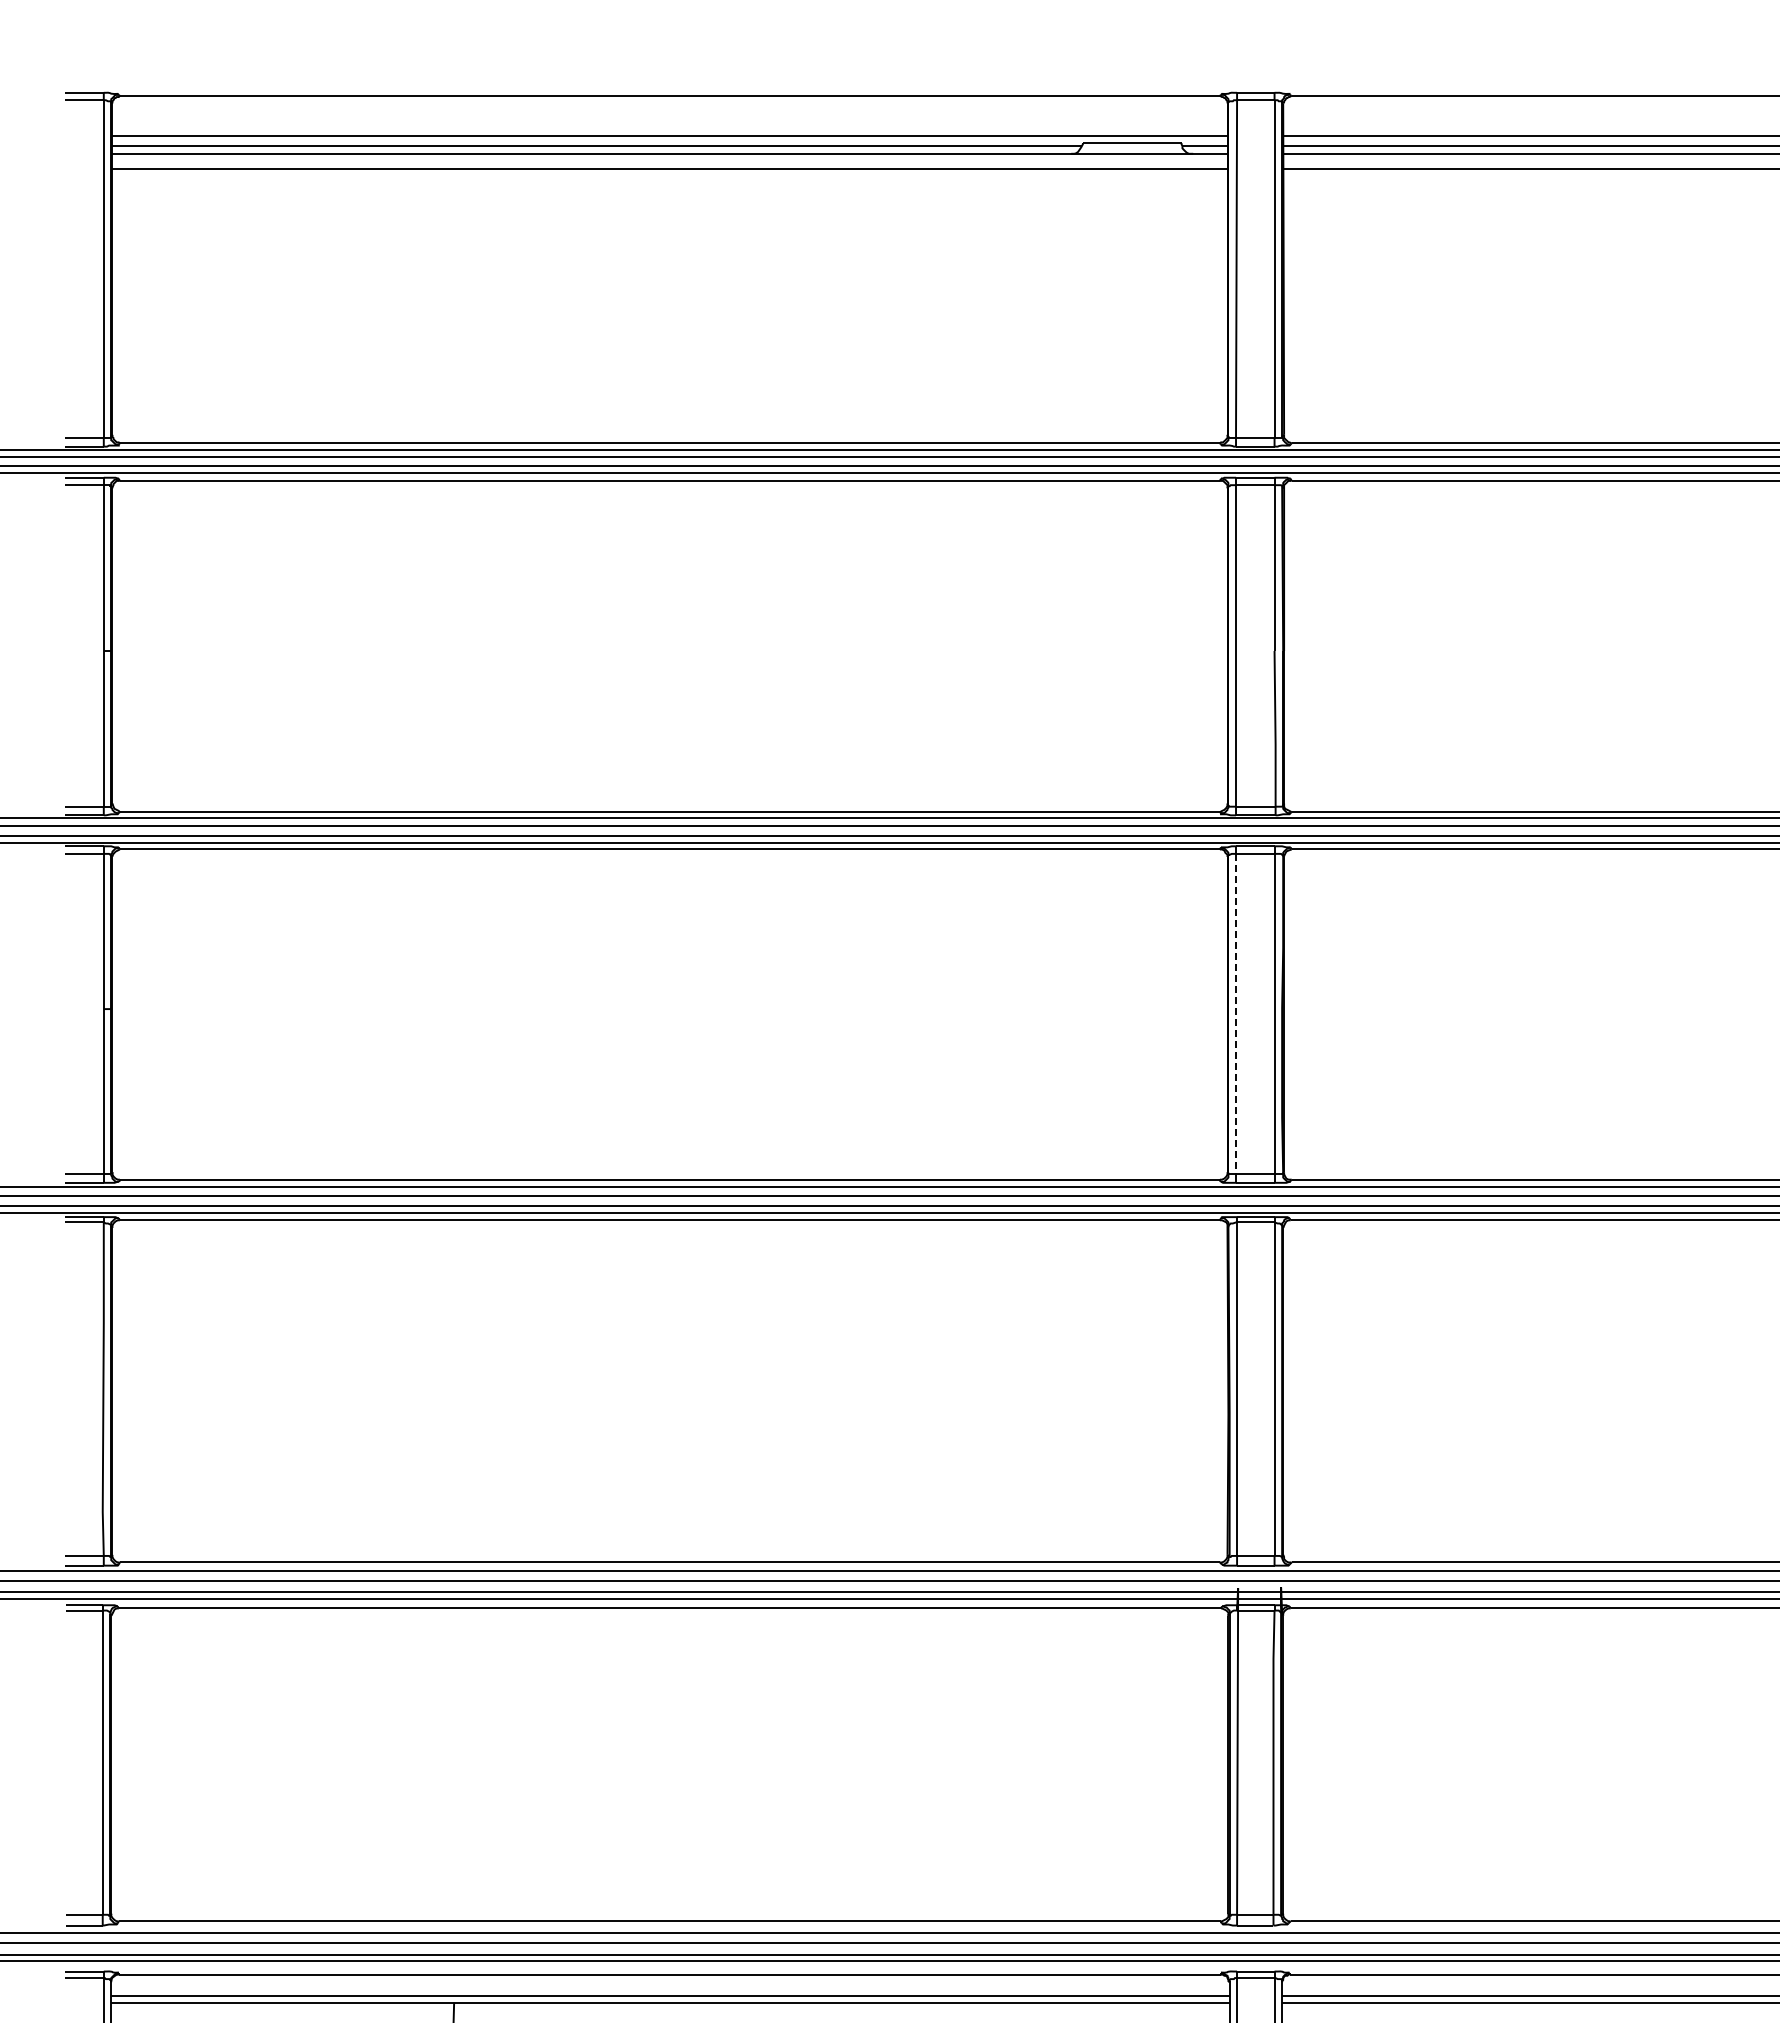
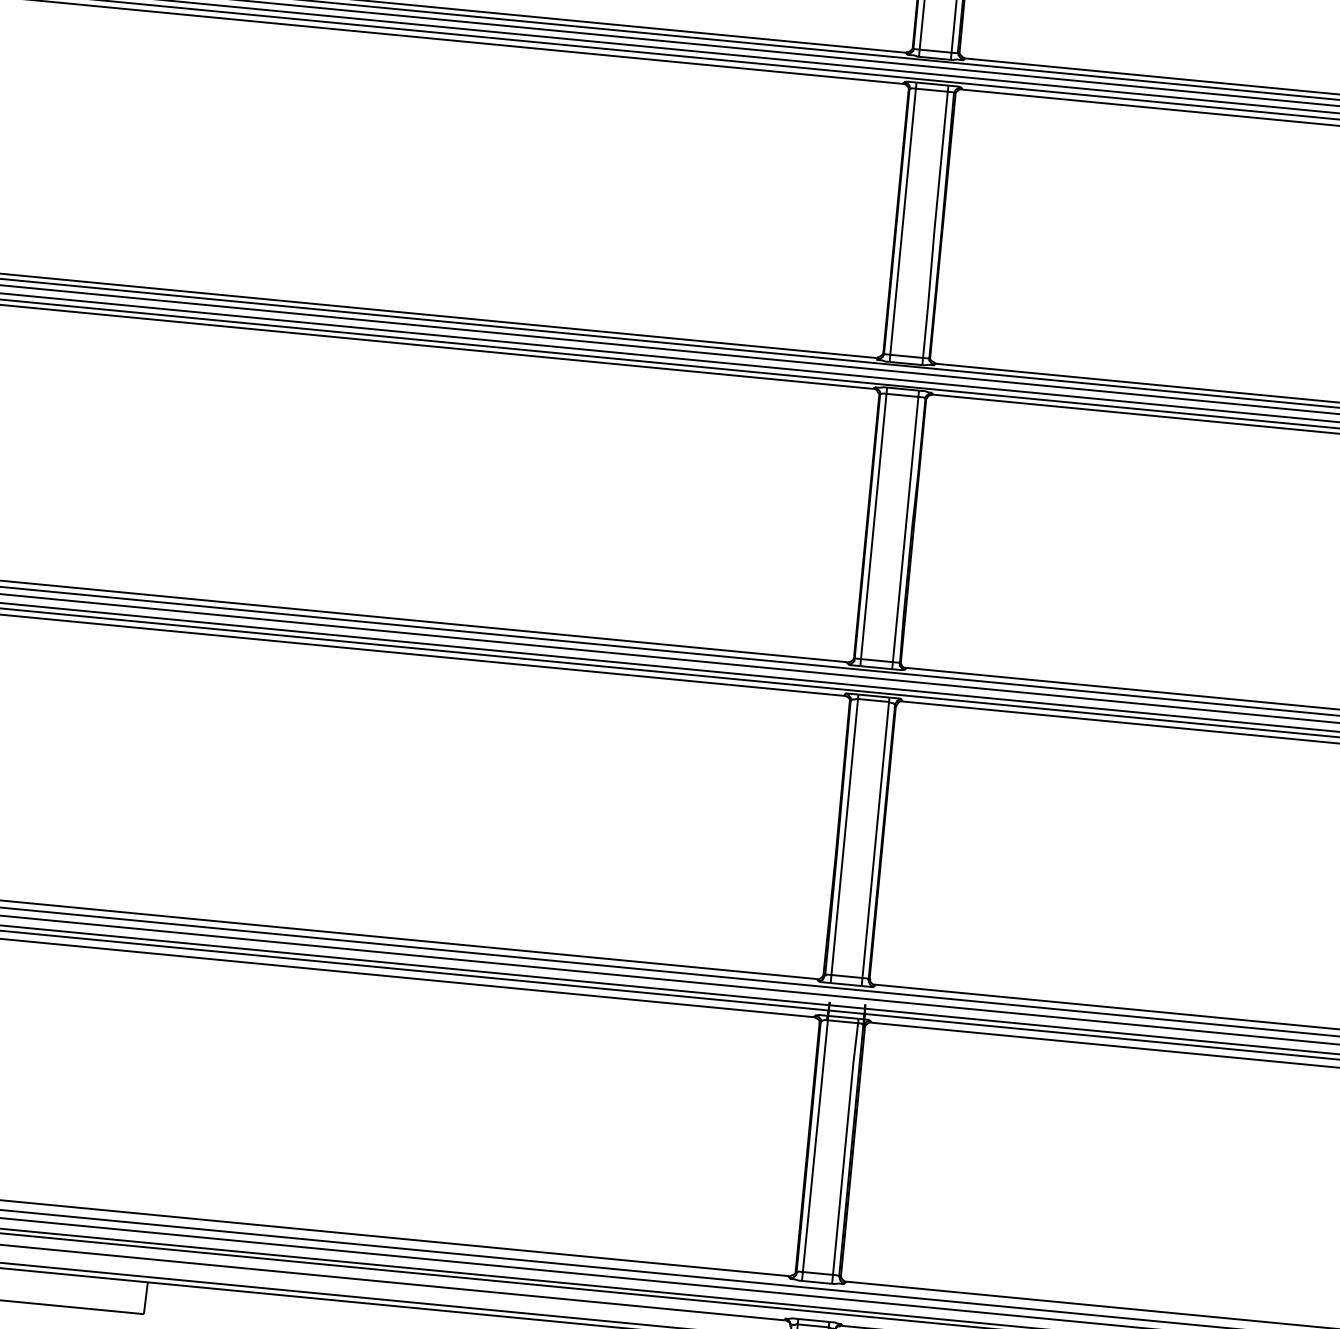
line: (1236, 1014) -> (874, 526), dashed -> solid

